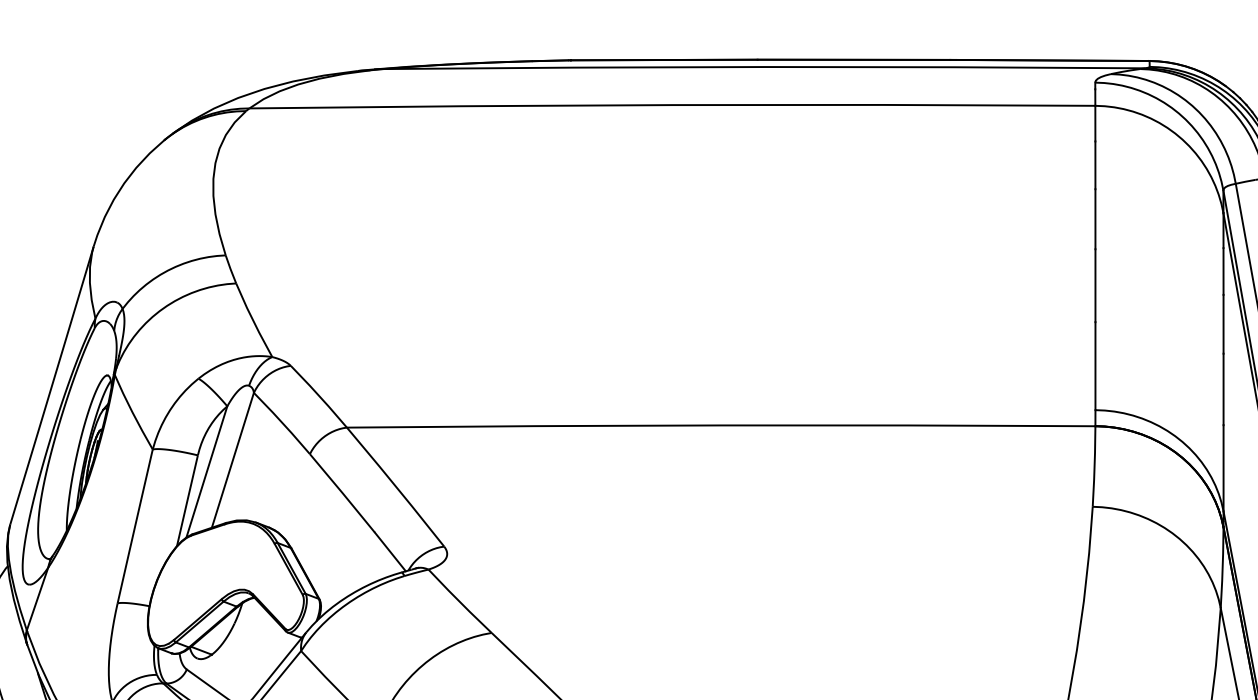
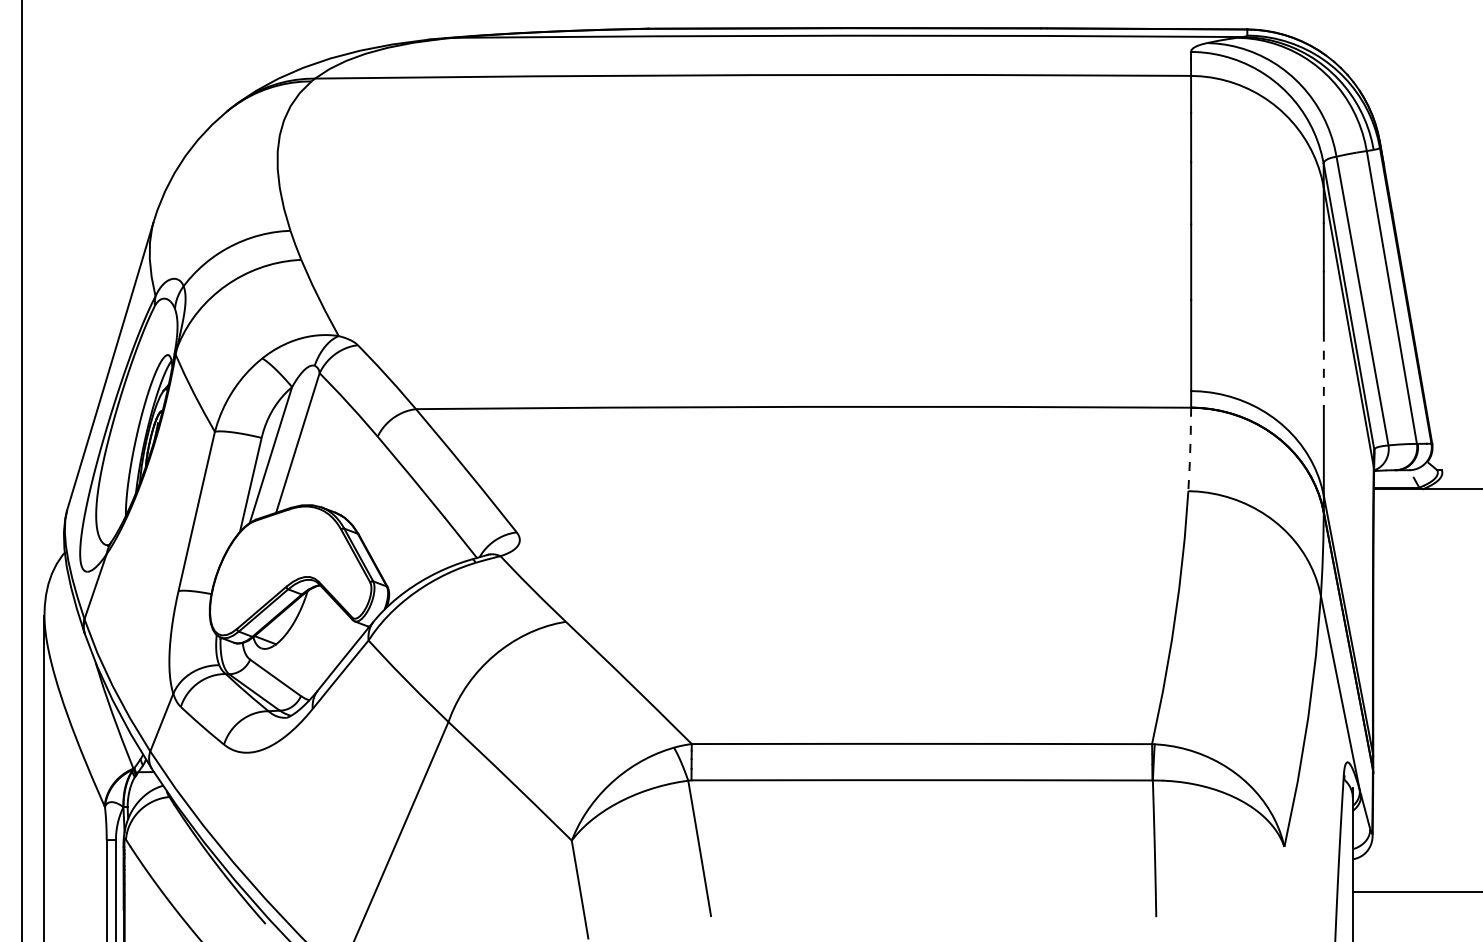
line: (1223, 389) -> (1323, 369), solid -> dashed
line: (1094, 467) -> (1190, 450), solid -> dashed

